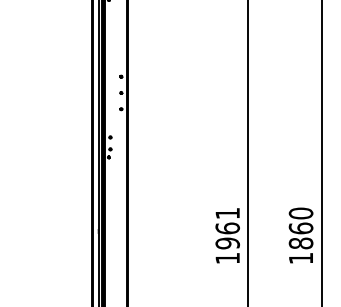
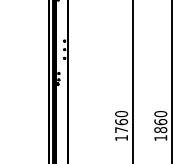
text: (227, 229) -> (121, 122), 1961 -> 1760

